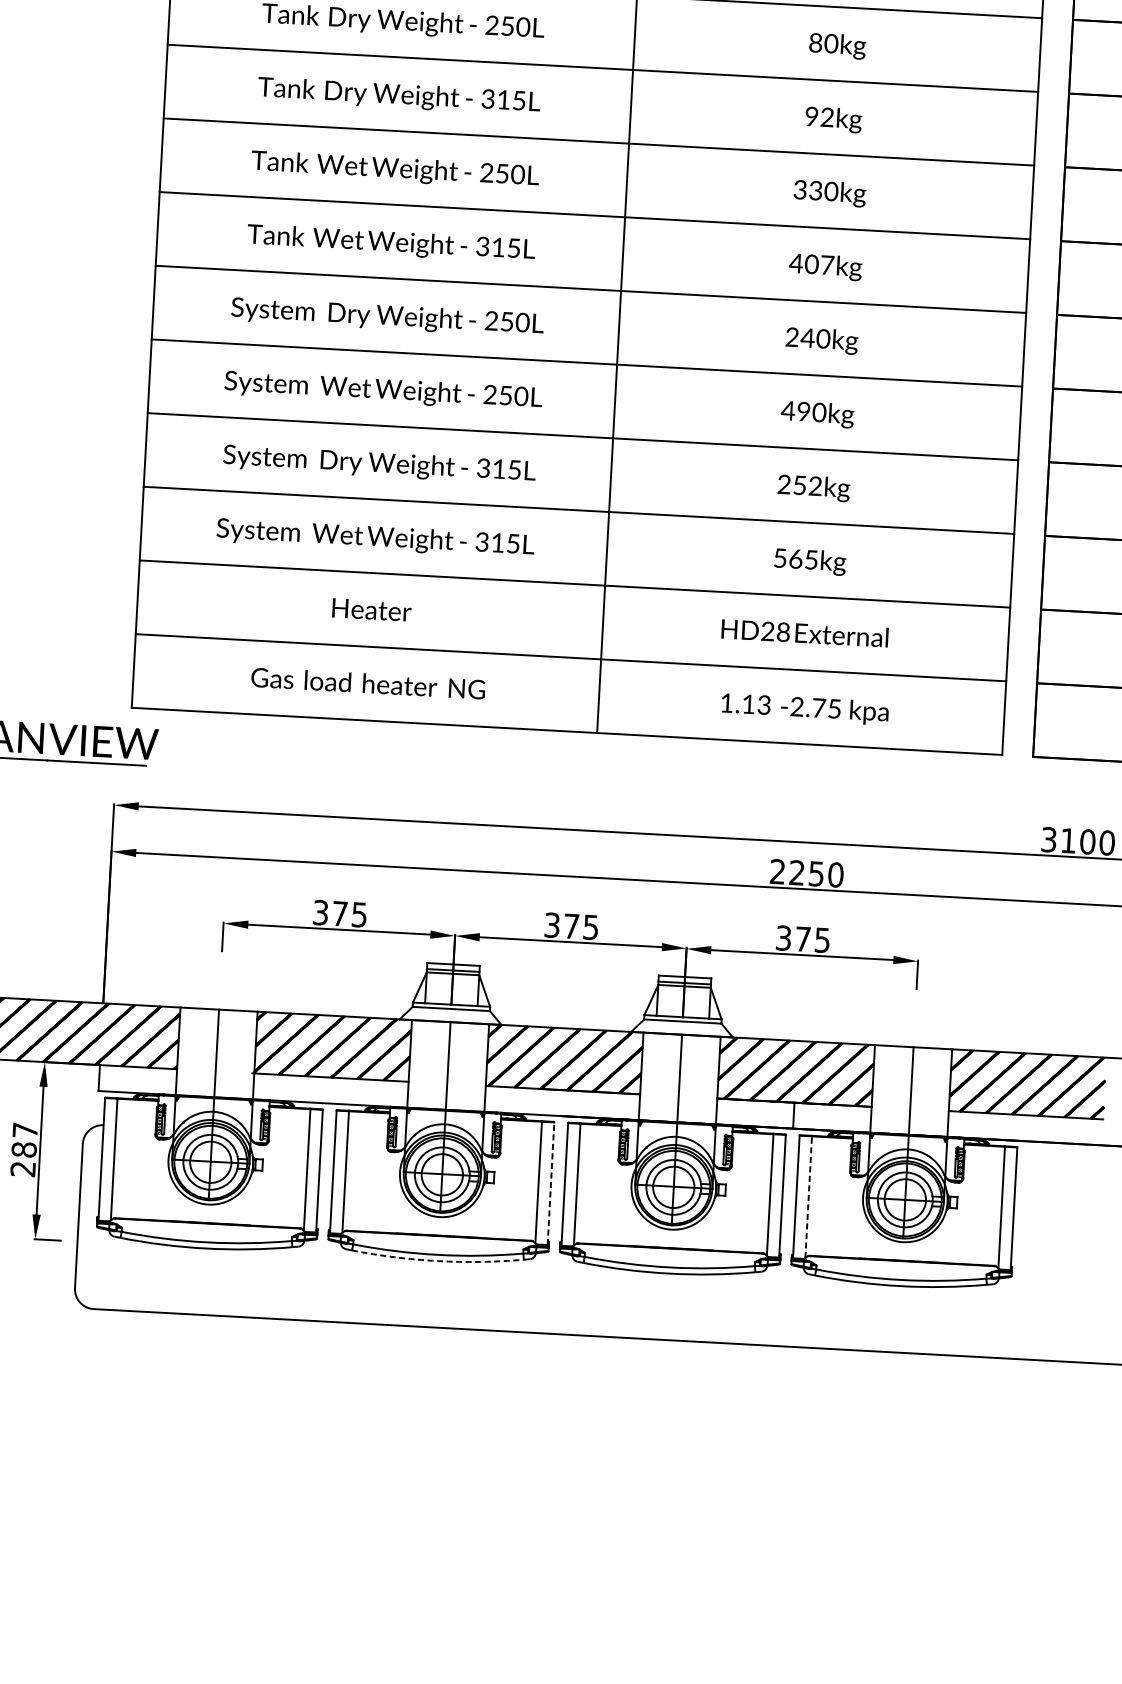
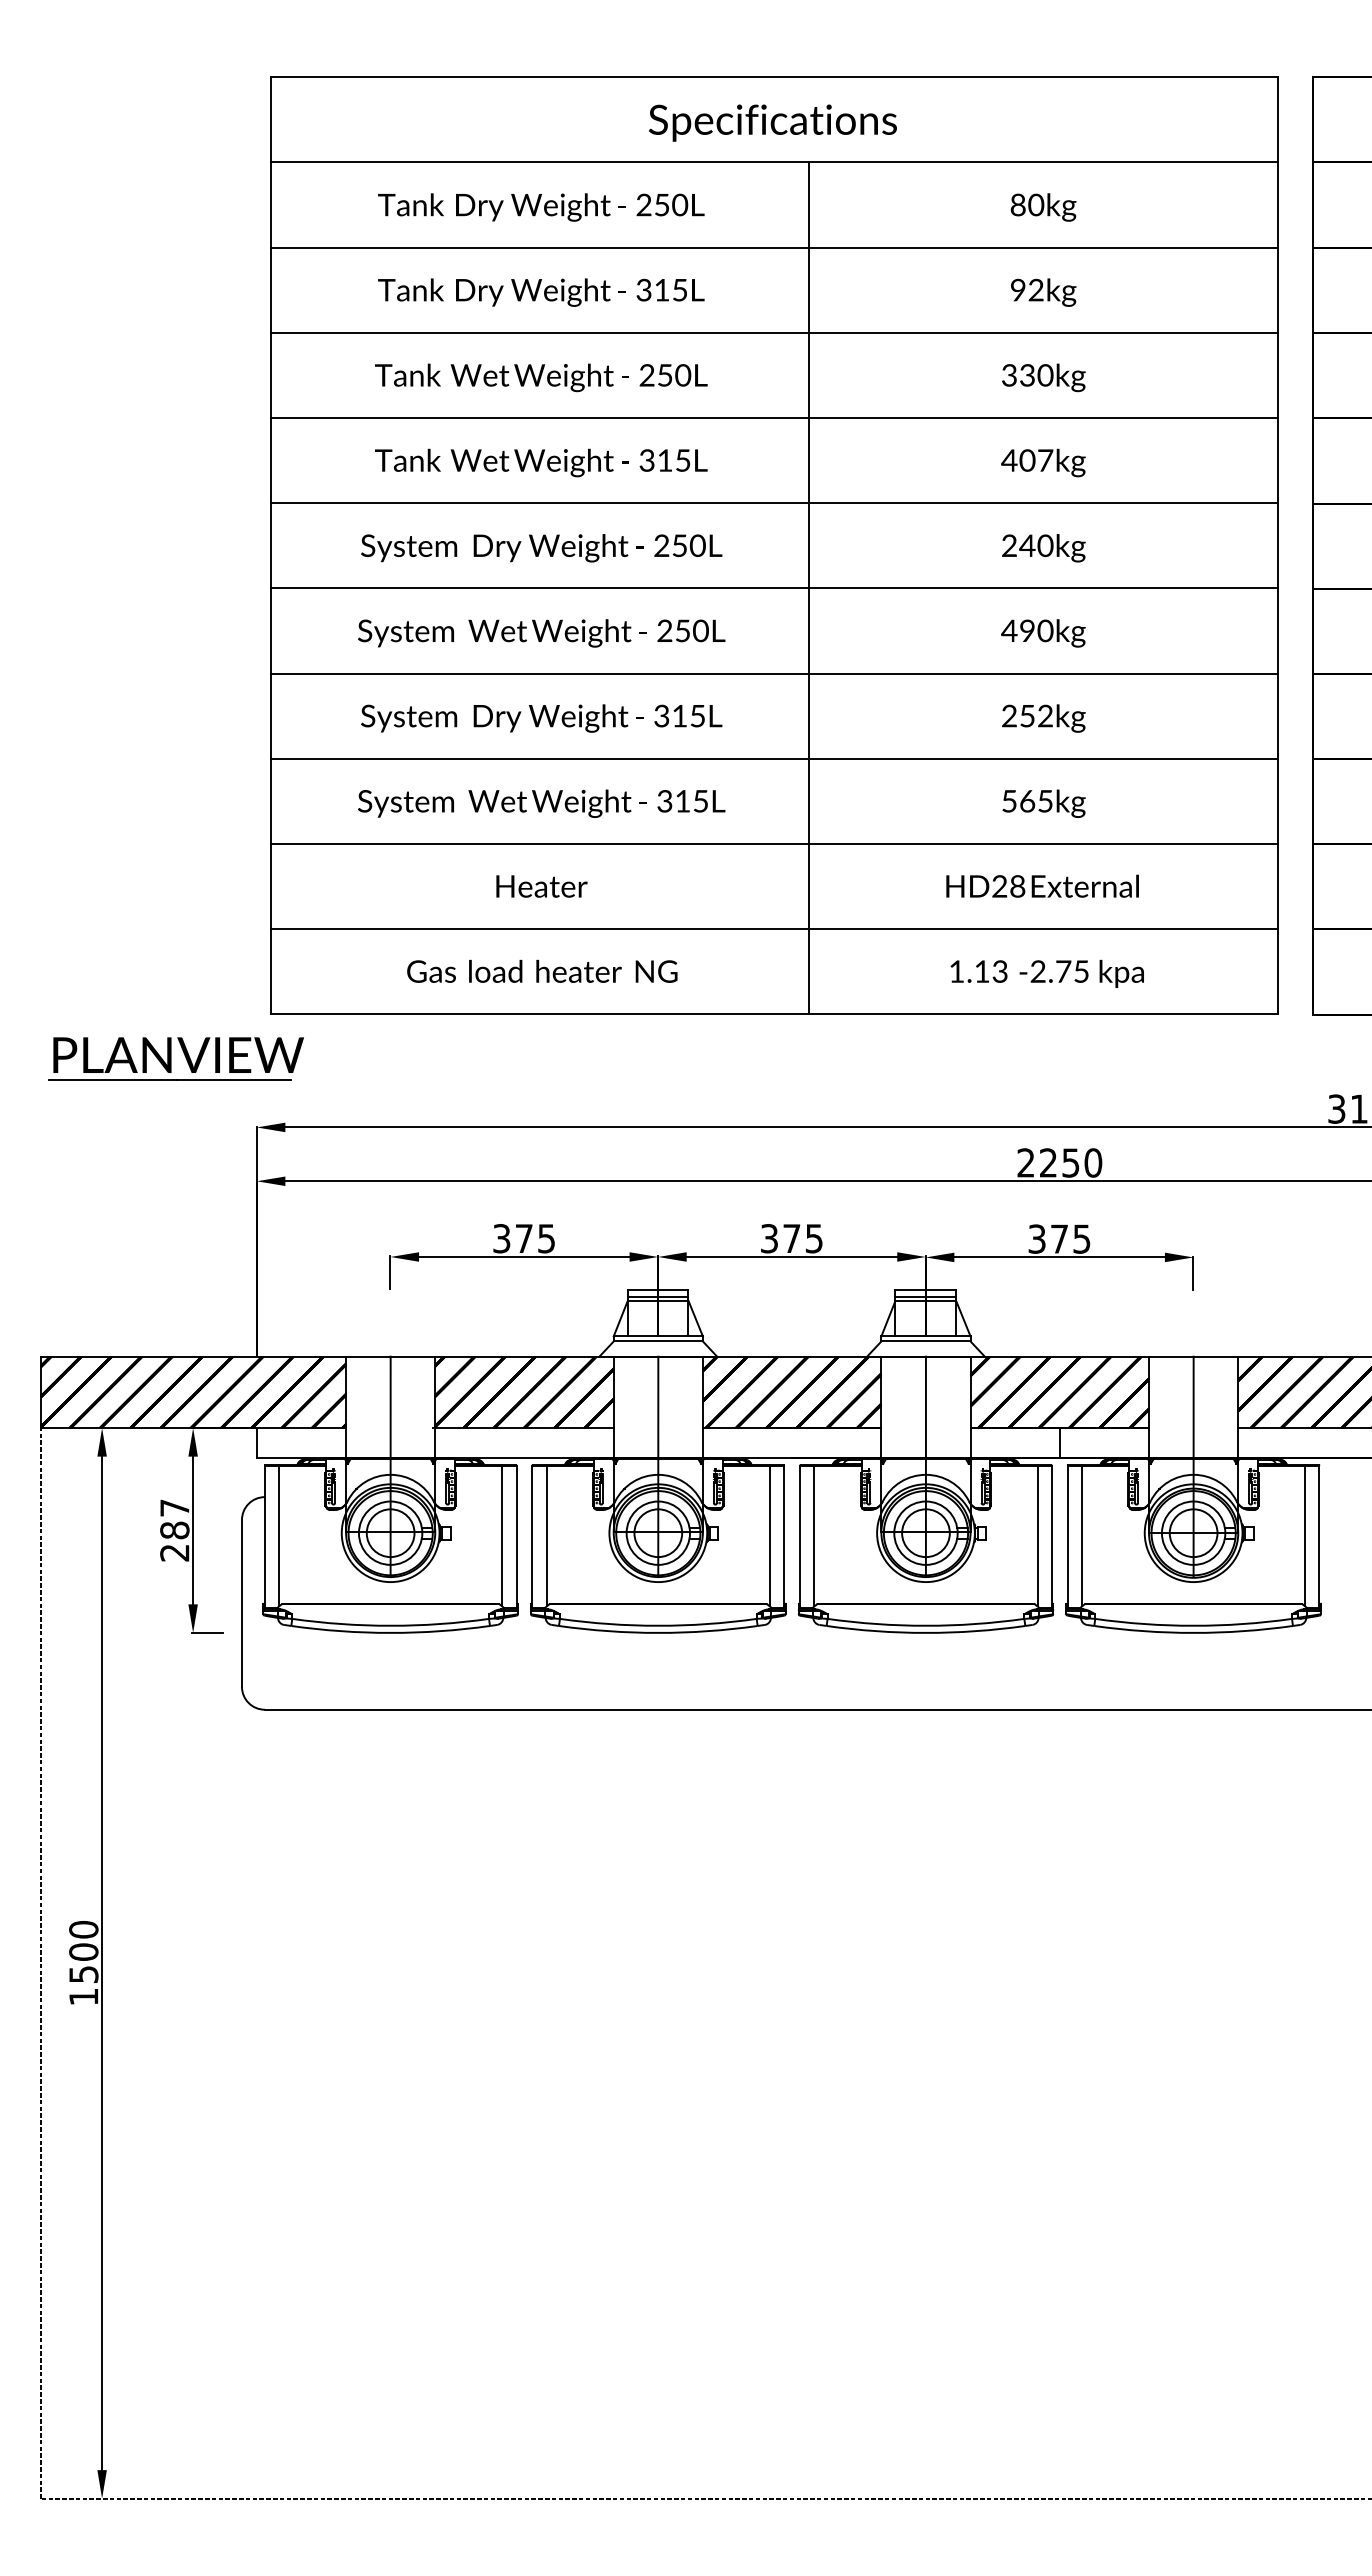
line: (551, 1183) -> (784, 1536), dashed -> solid
line: (809, 1196) -> (1082, 1535), dashed -> solid
arc: (437, 1260) -> (658, 1632), dashed -> solid

